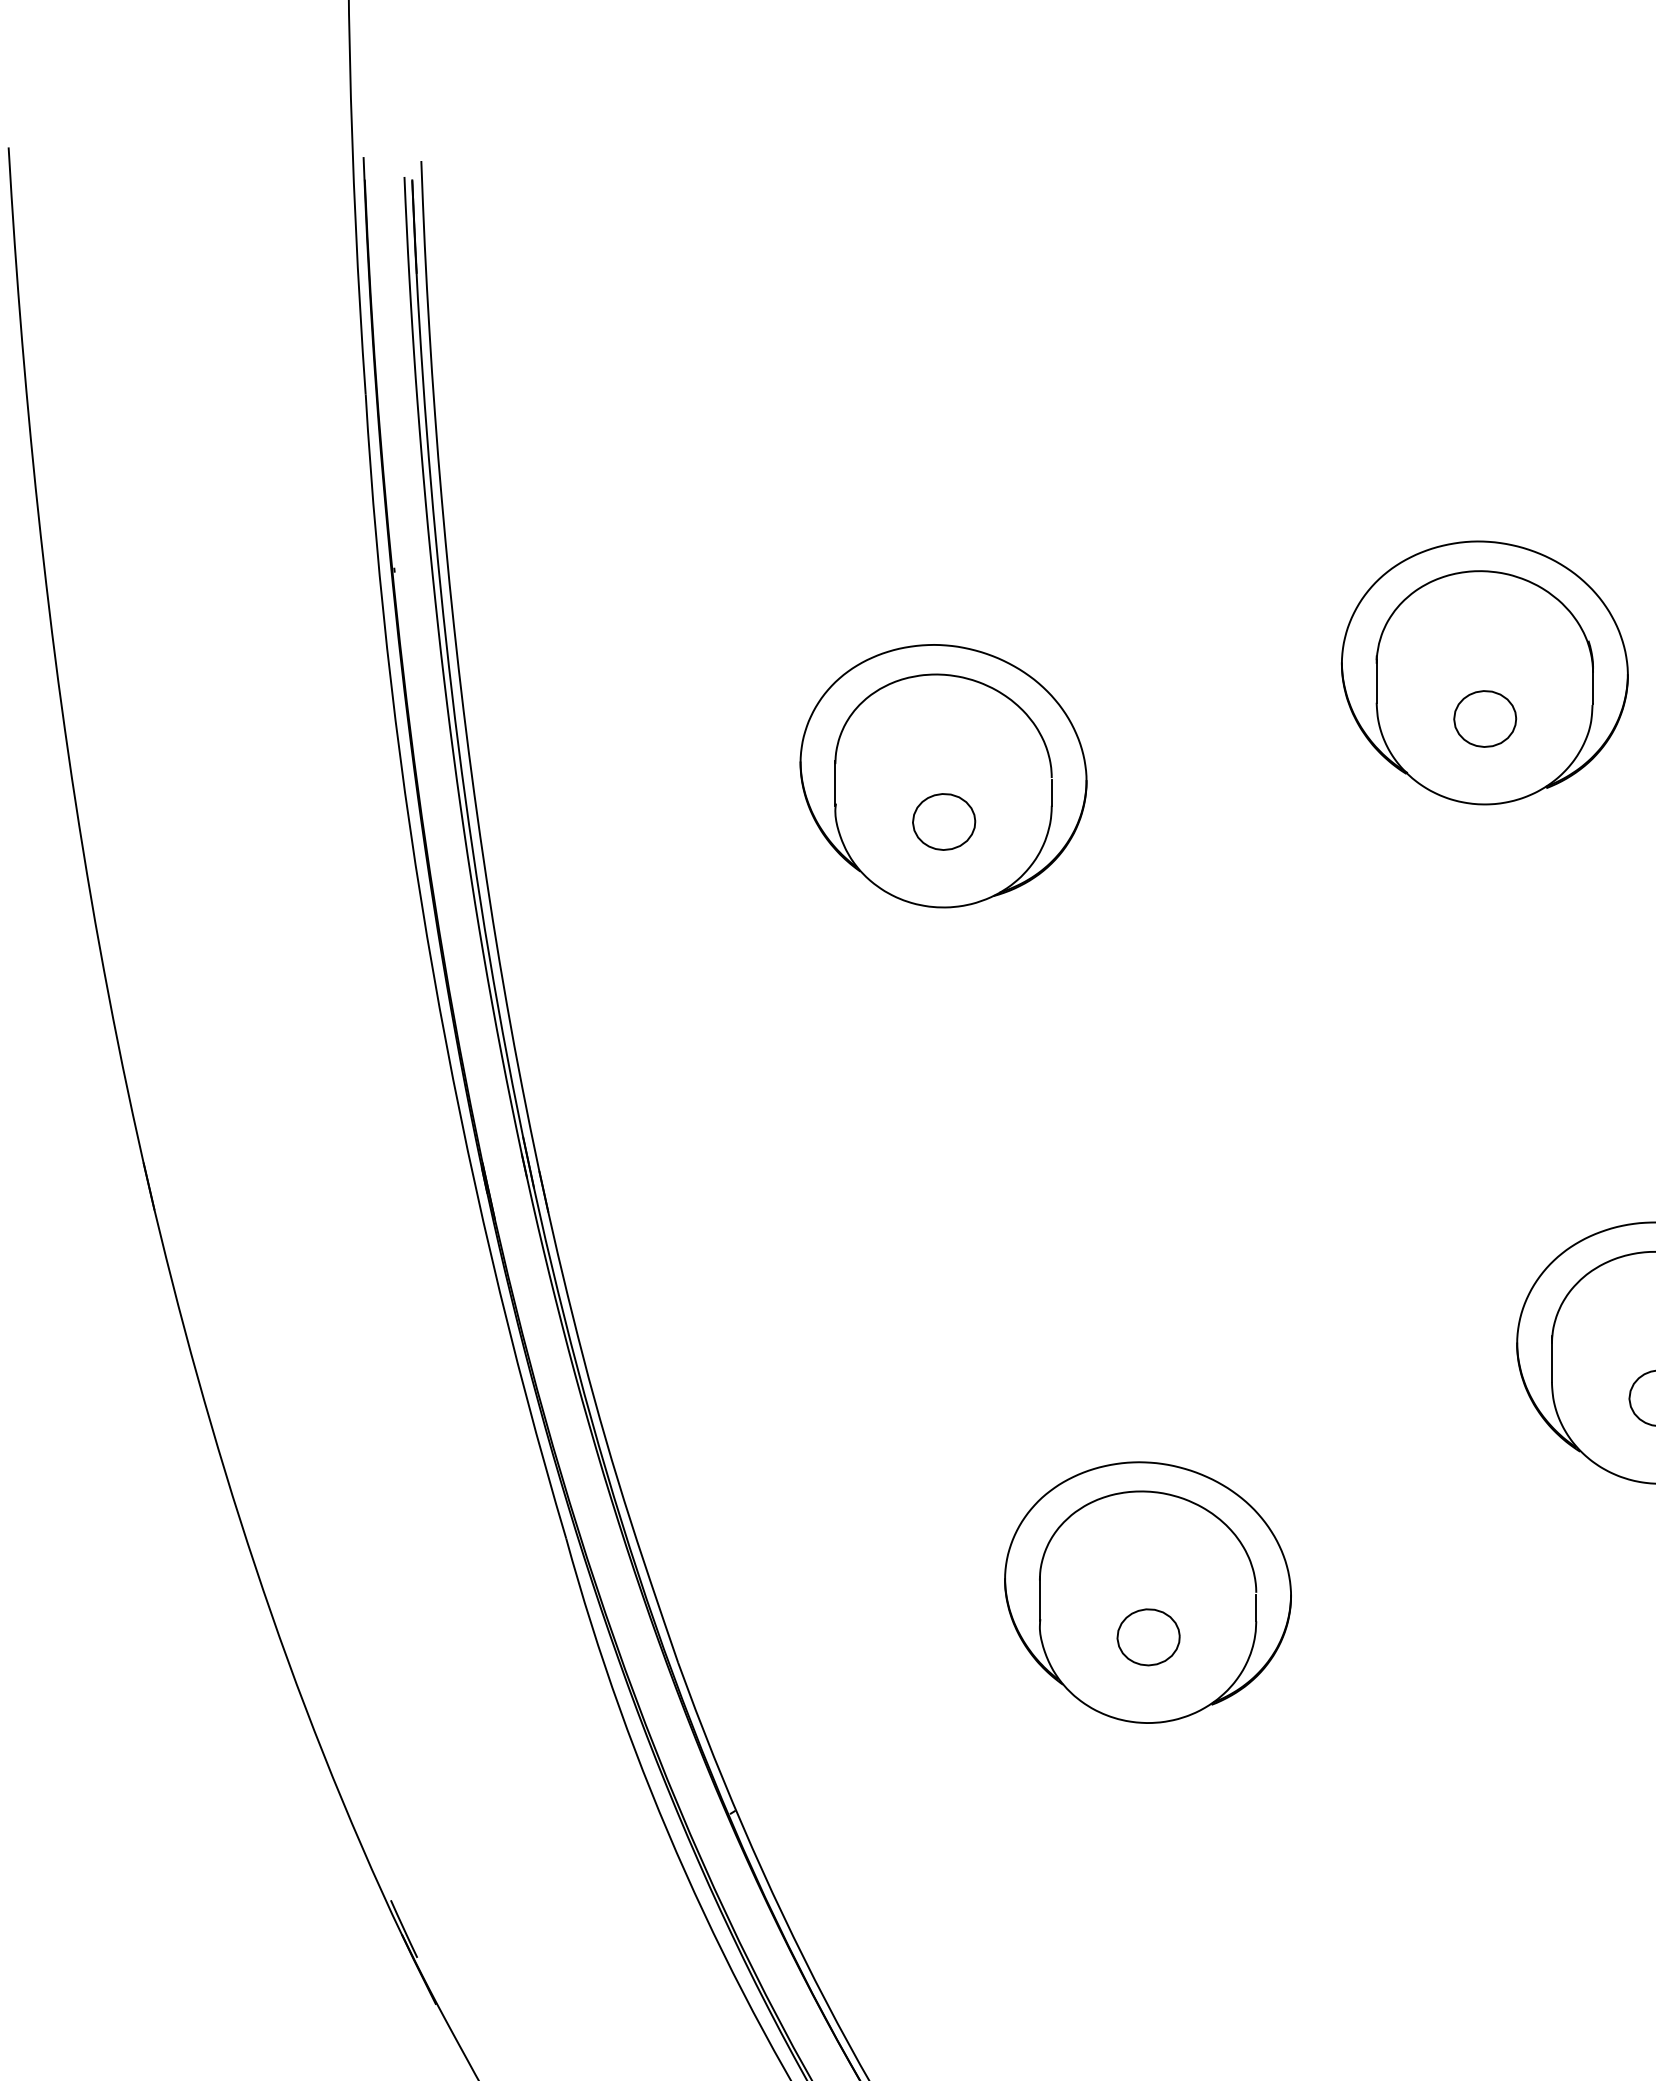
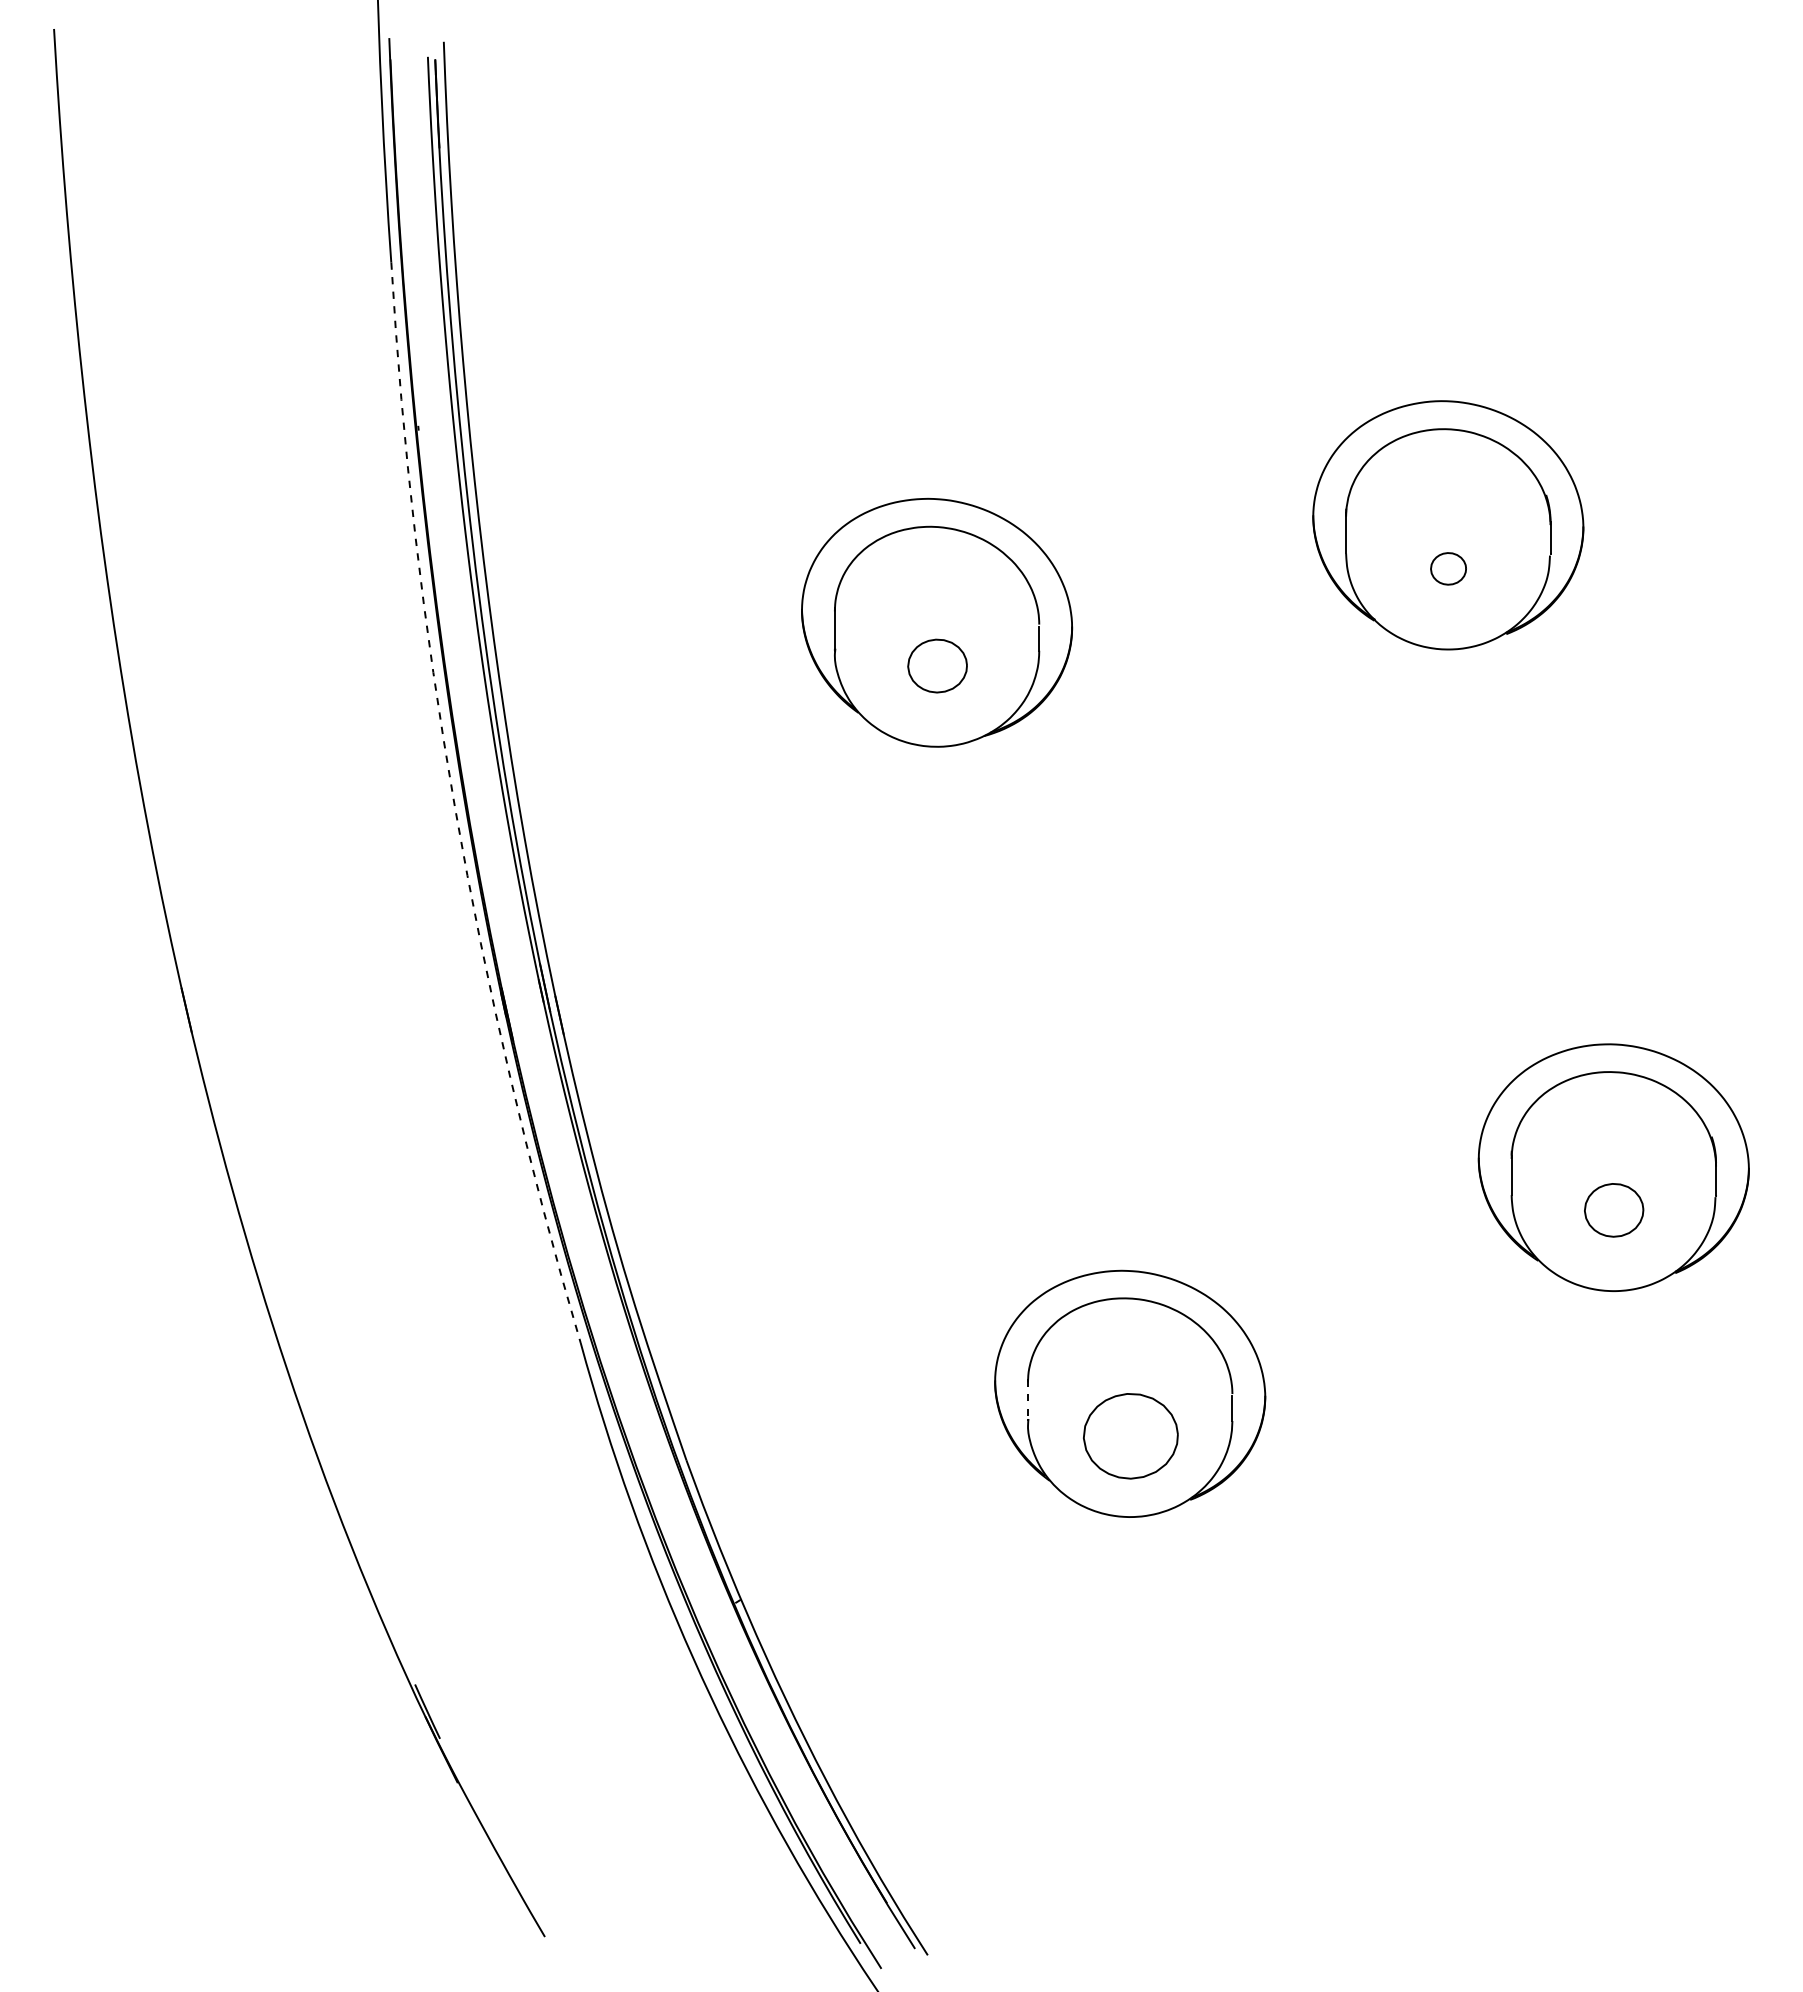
part: (1485, 718) -> (1448, 568), size x0.6
arc: (433, 972) -> (455, 808), solid -> dashed
line: (1040, 1599) -> (1028, 1400), solid -> dashed
part: (1148, 1636) -> (1130, 1435), size x1.6

